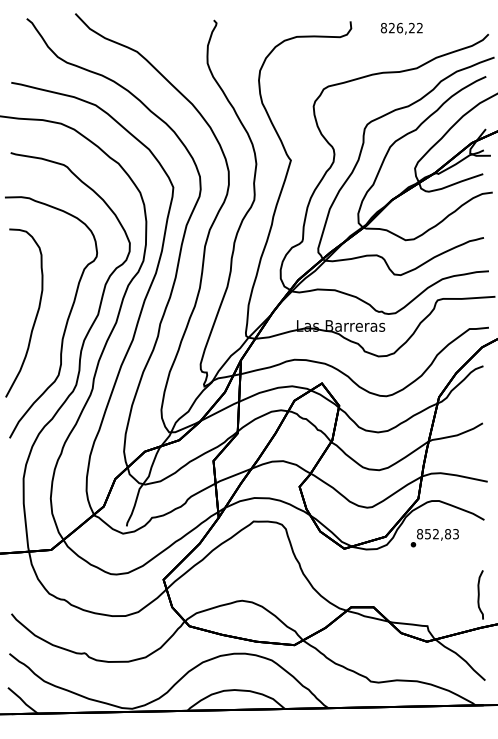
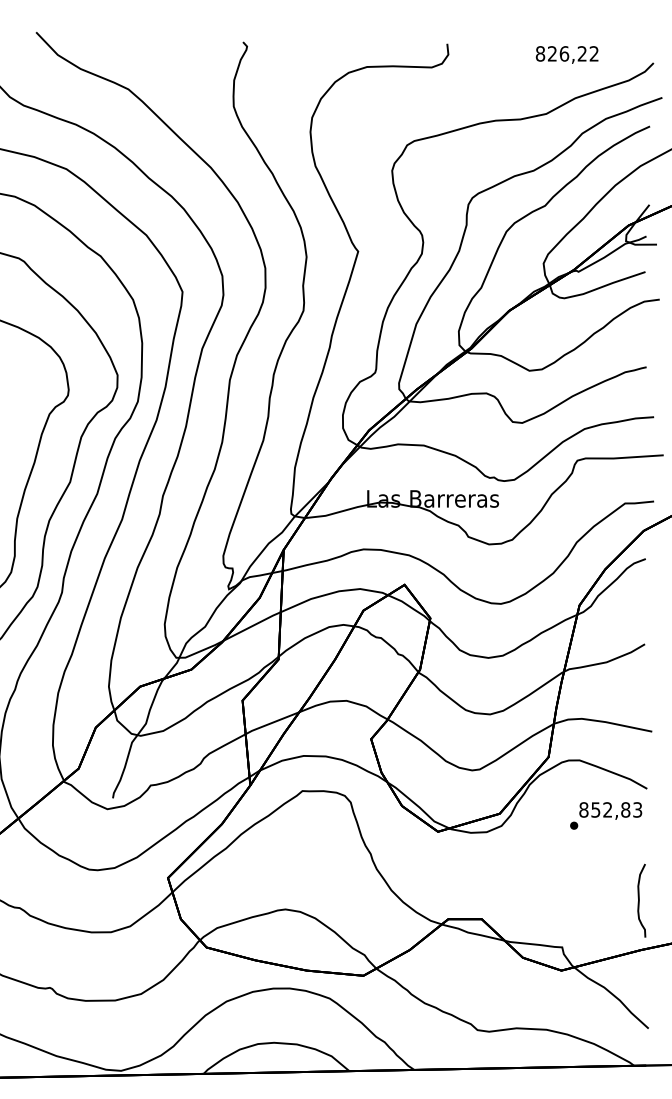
text: (401, 28) -> (566, 54), moved
text: (434, 538) -> (605, 816), moved

